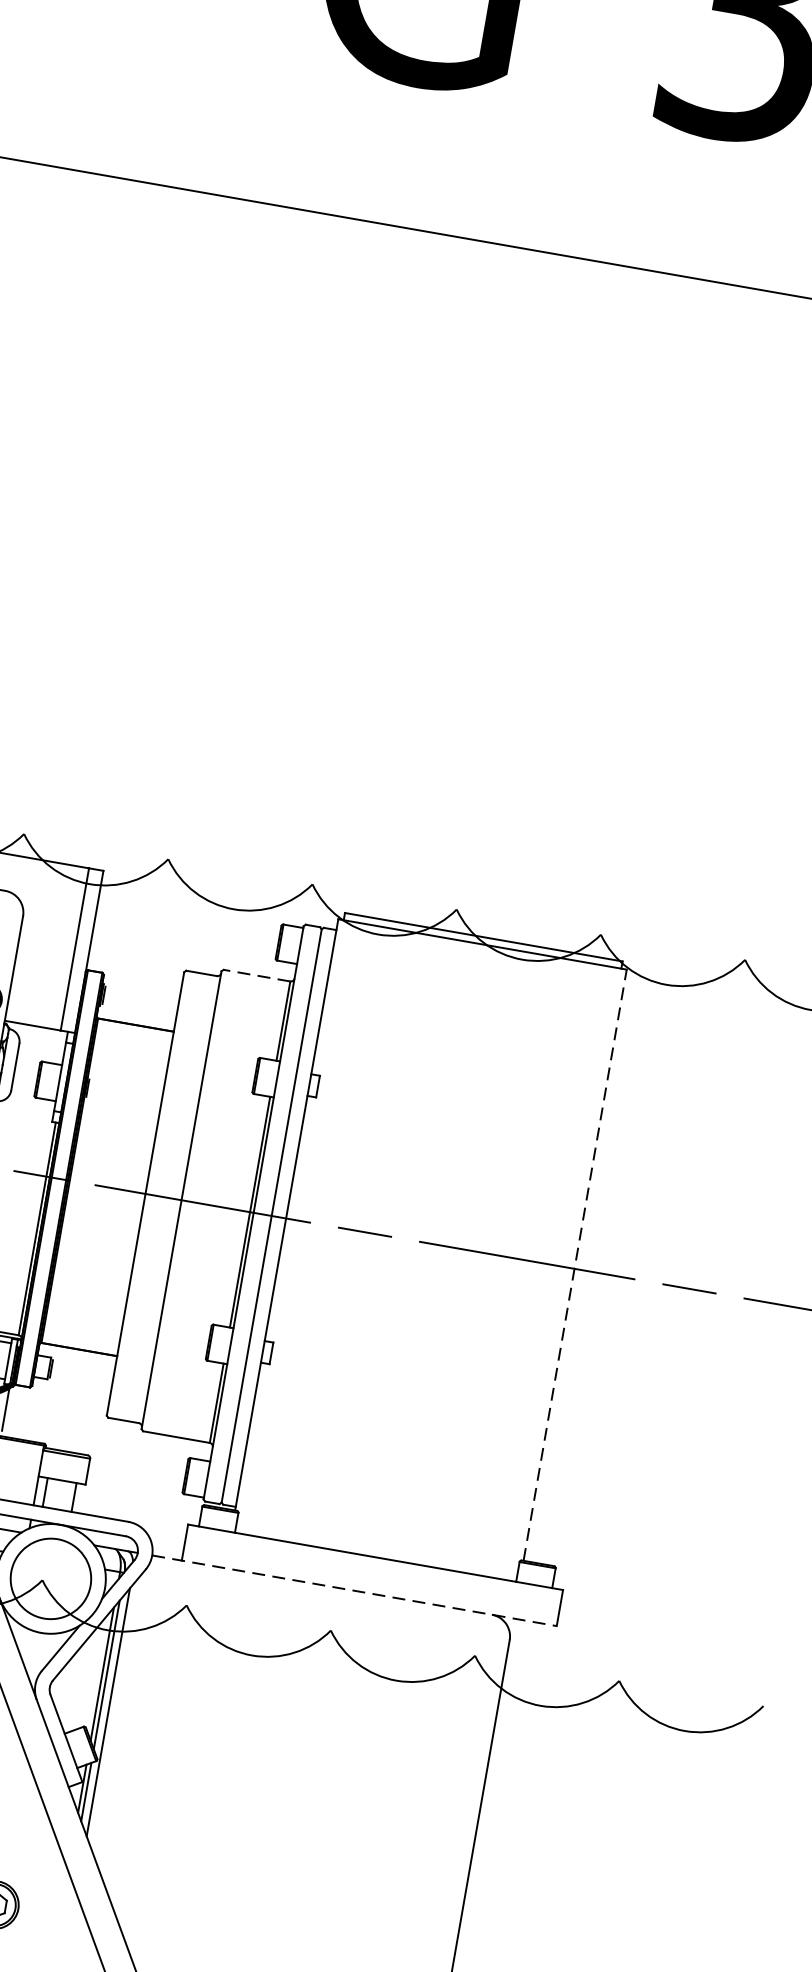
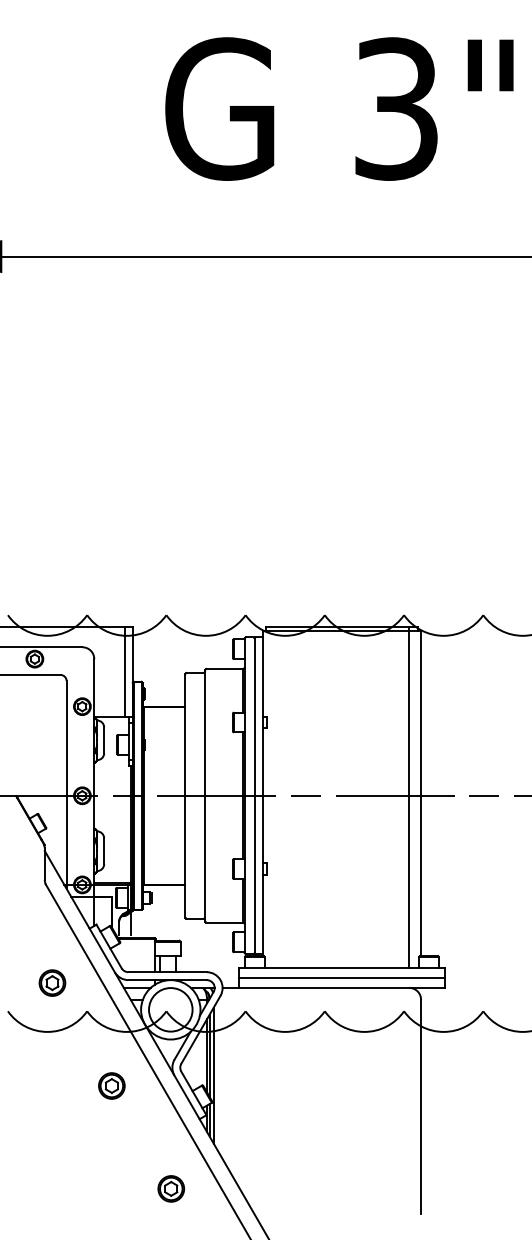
line: (256, 976) -> (224, 669), dashed -> solid
line: (576, 1264) -> (421, 793), dashed -> solid
line: (552, 1268) -> (409, 797), added
line: (371, 1576) -> (341, 978), added
line: (356, 1590) -> (334, 987), dashed -> solid

